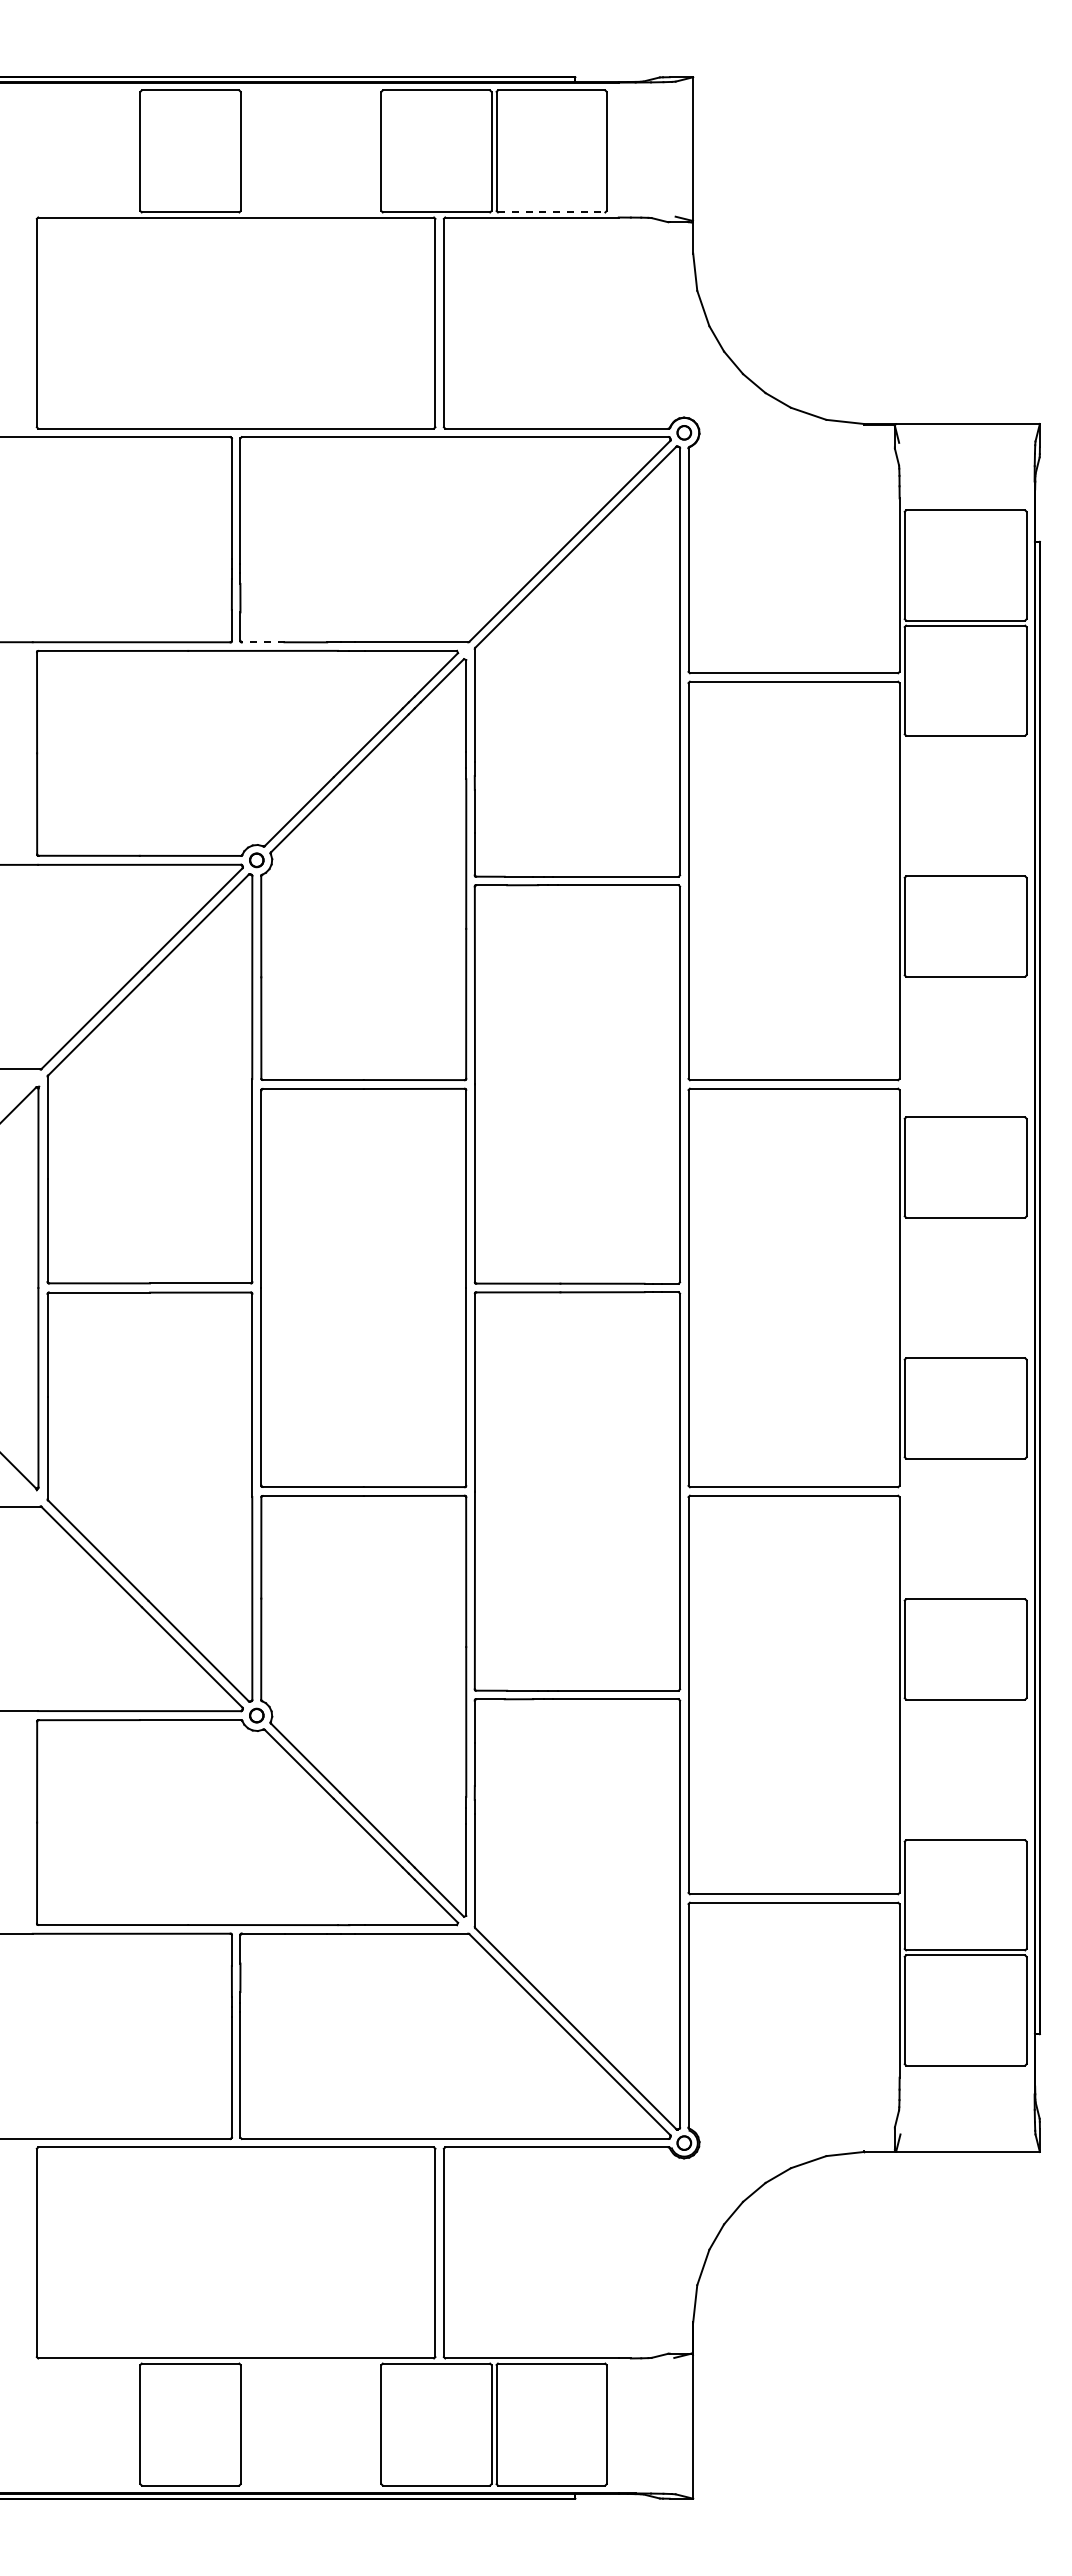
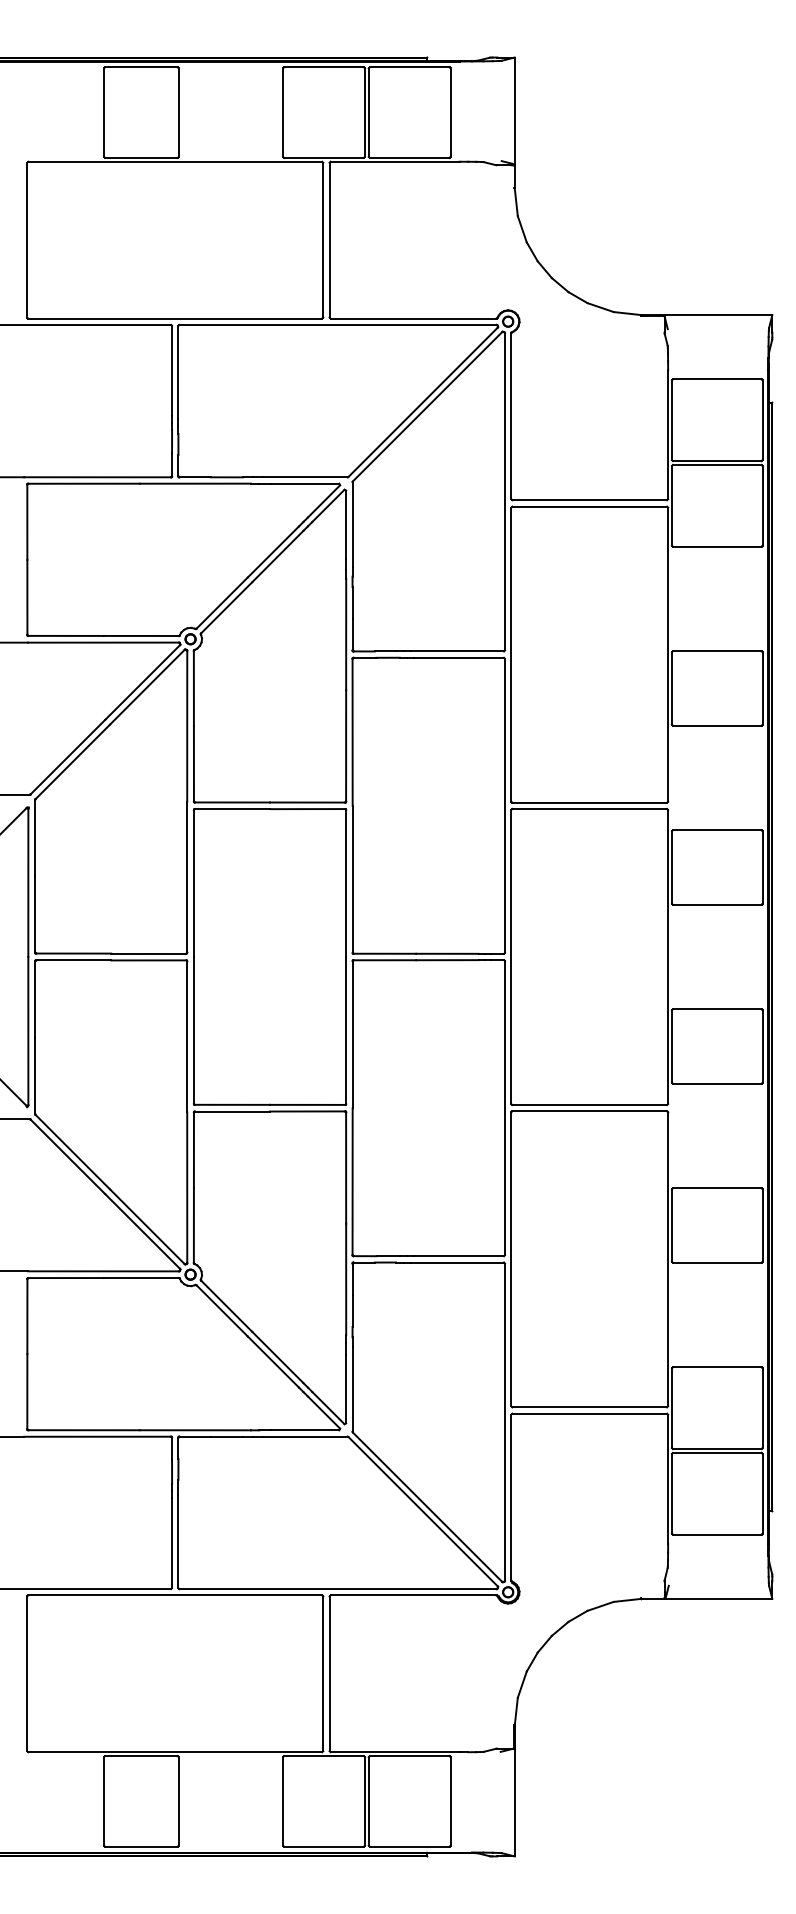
line: (551, 212) -> (409, 158), dashed -> solid
line: (262, 642) -> (194, 477), dashed -> solid

